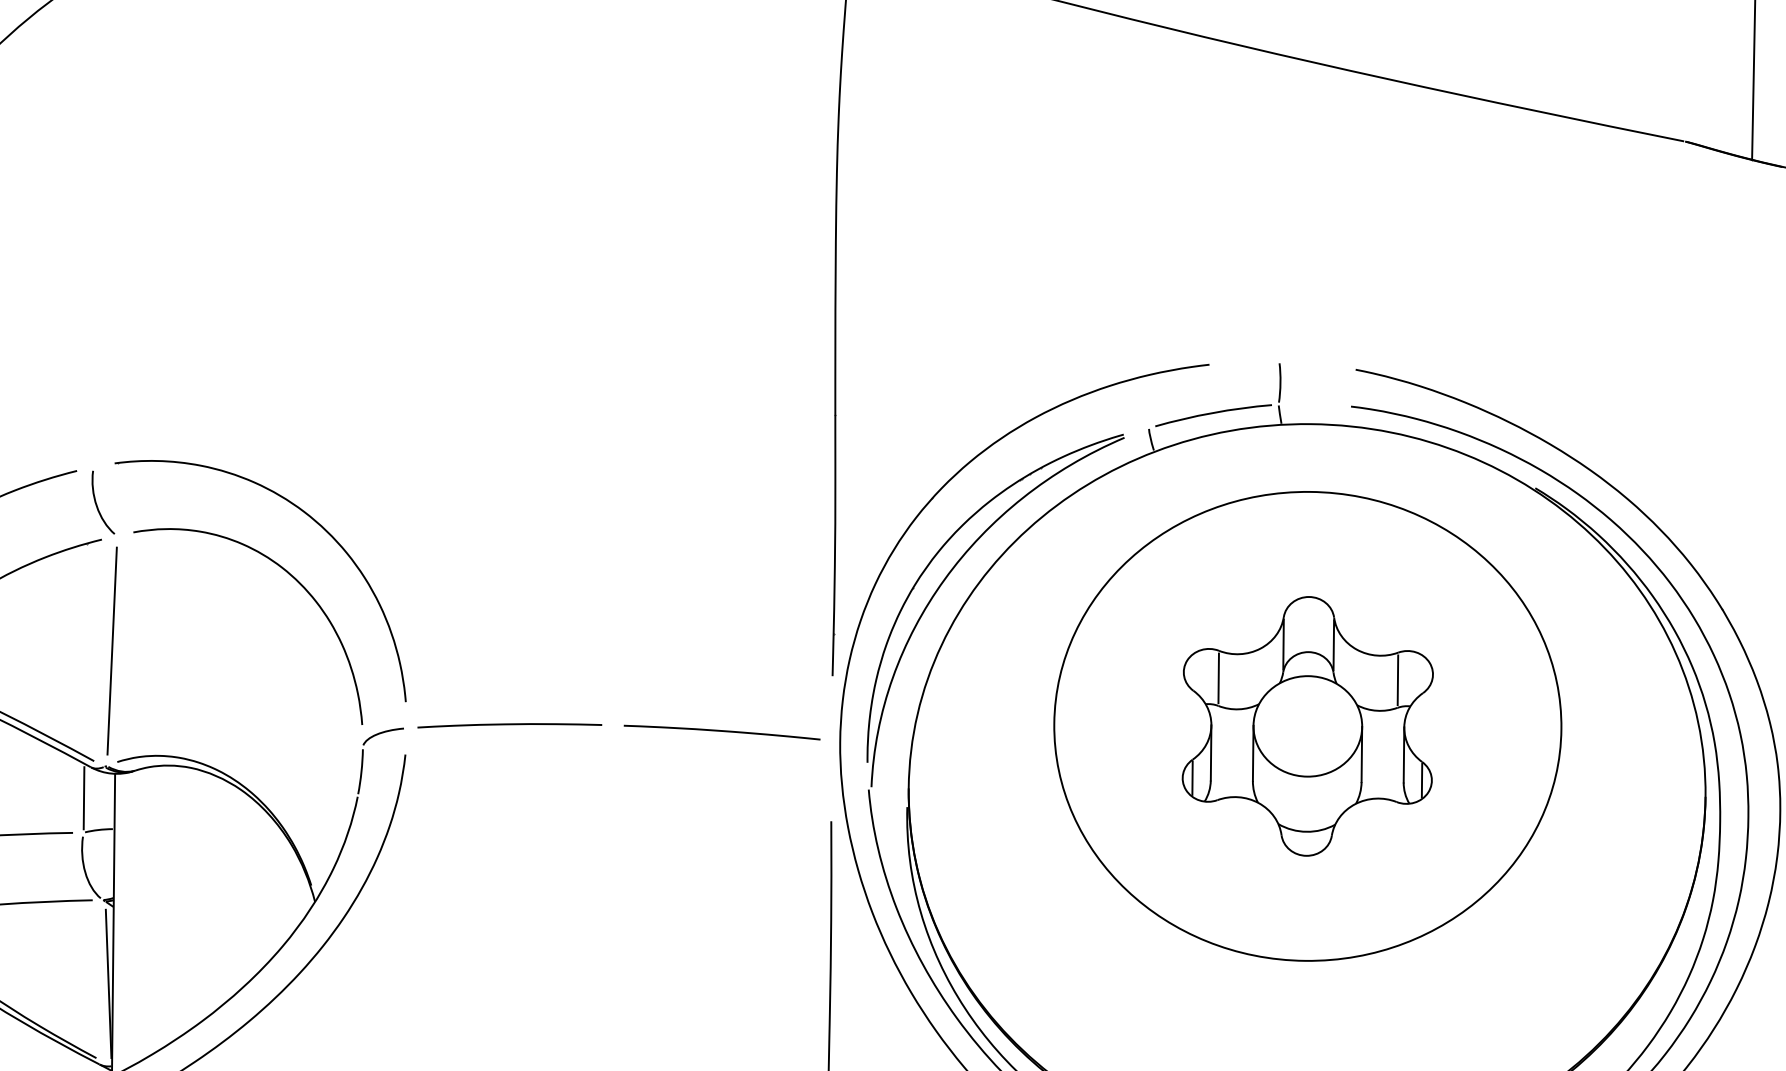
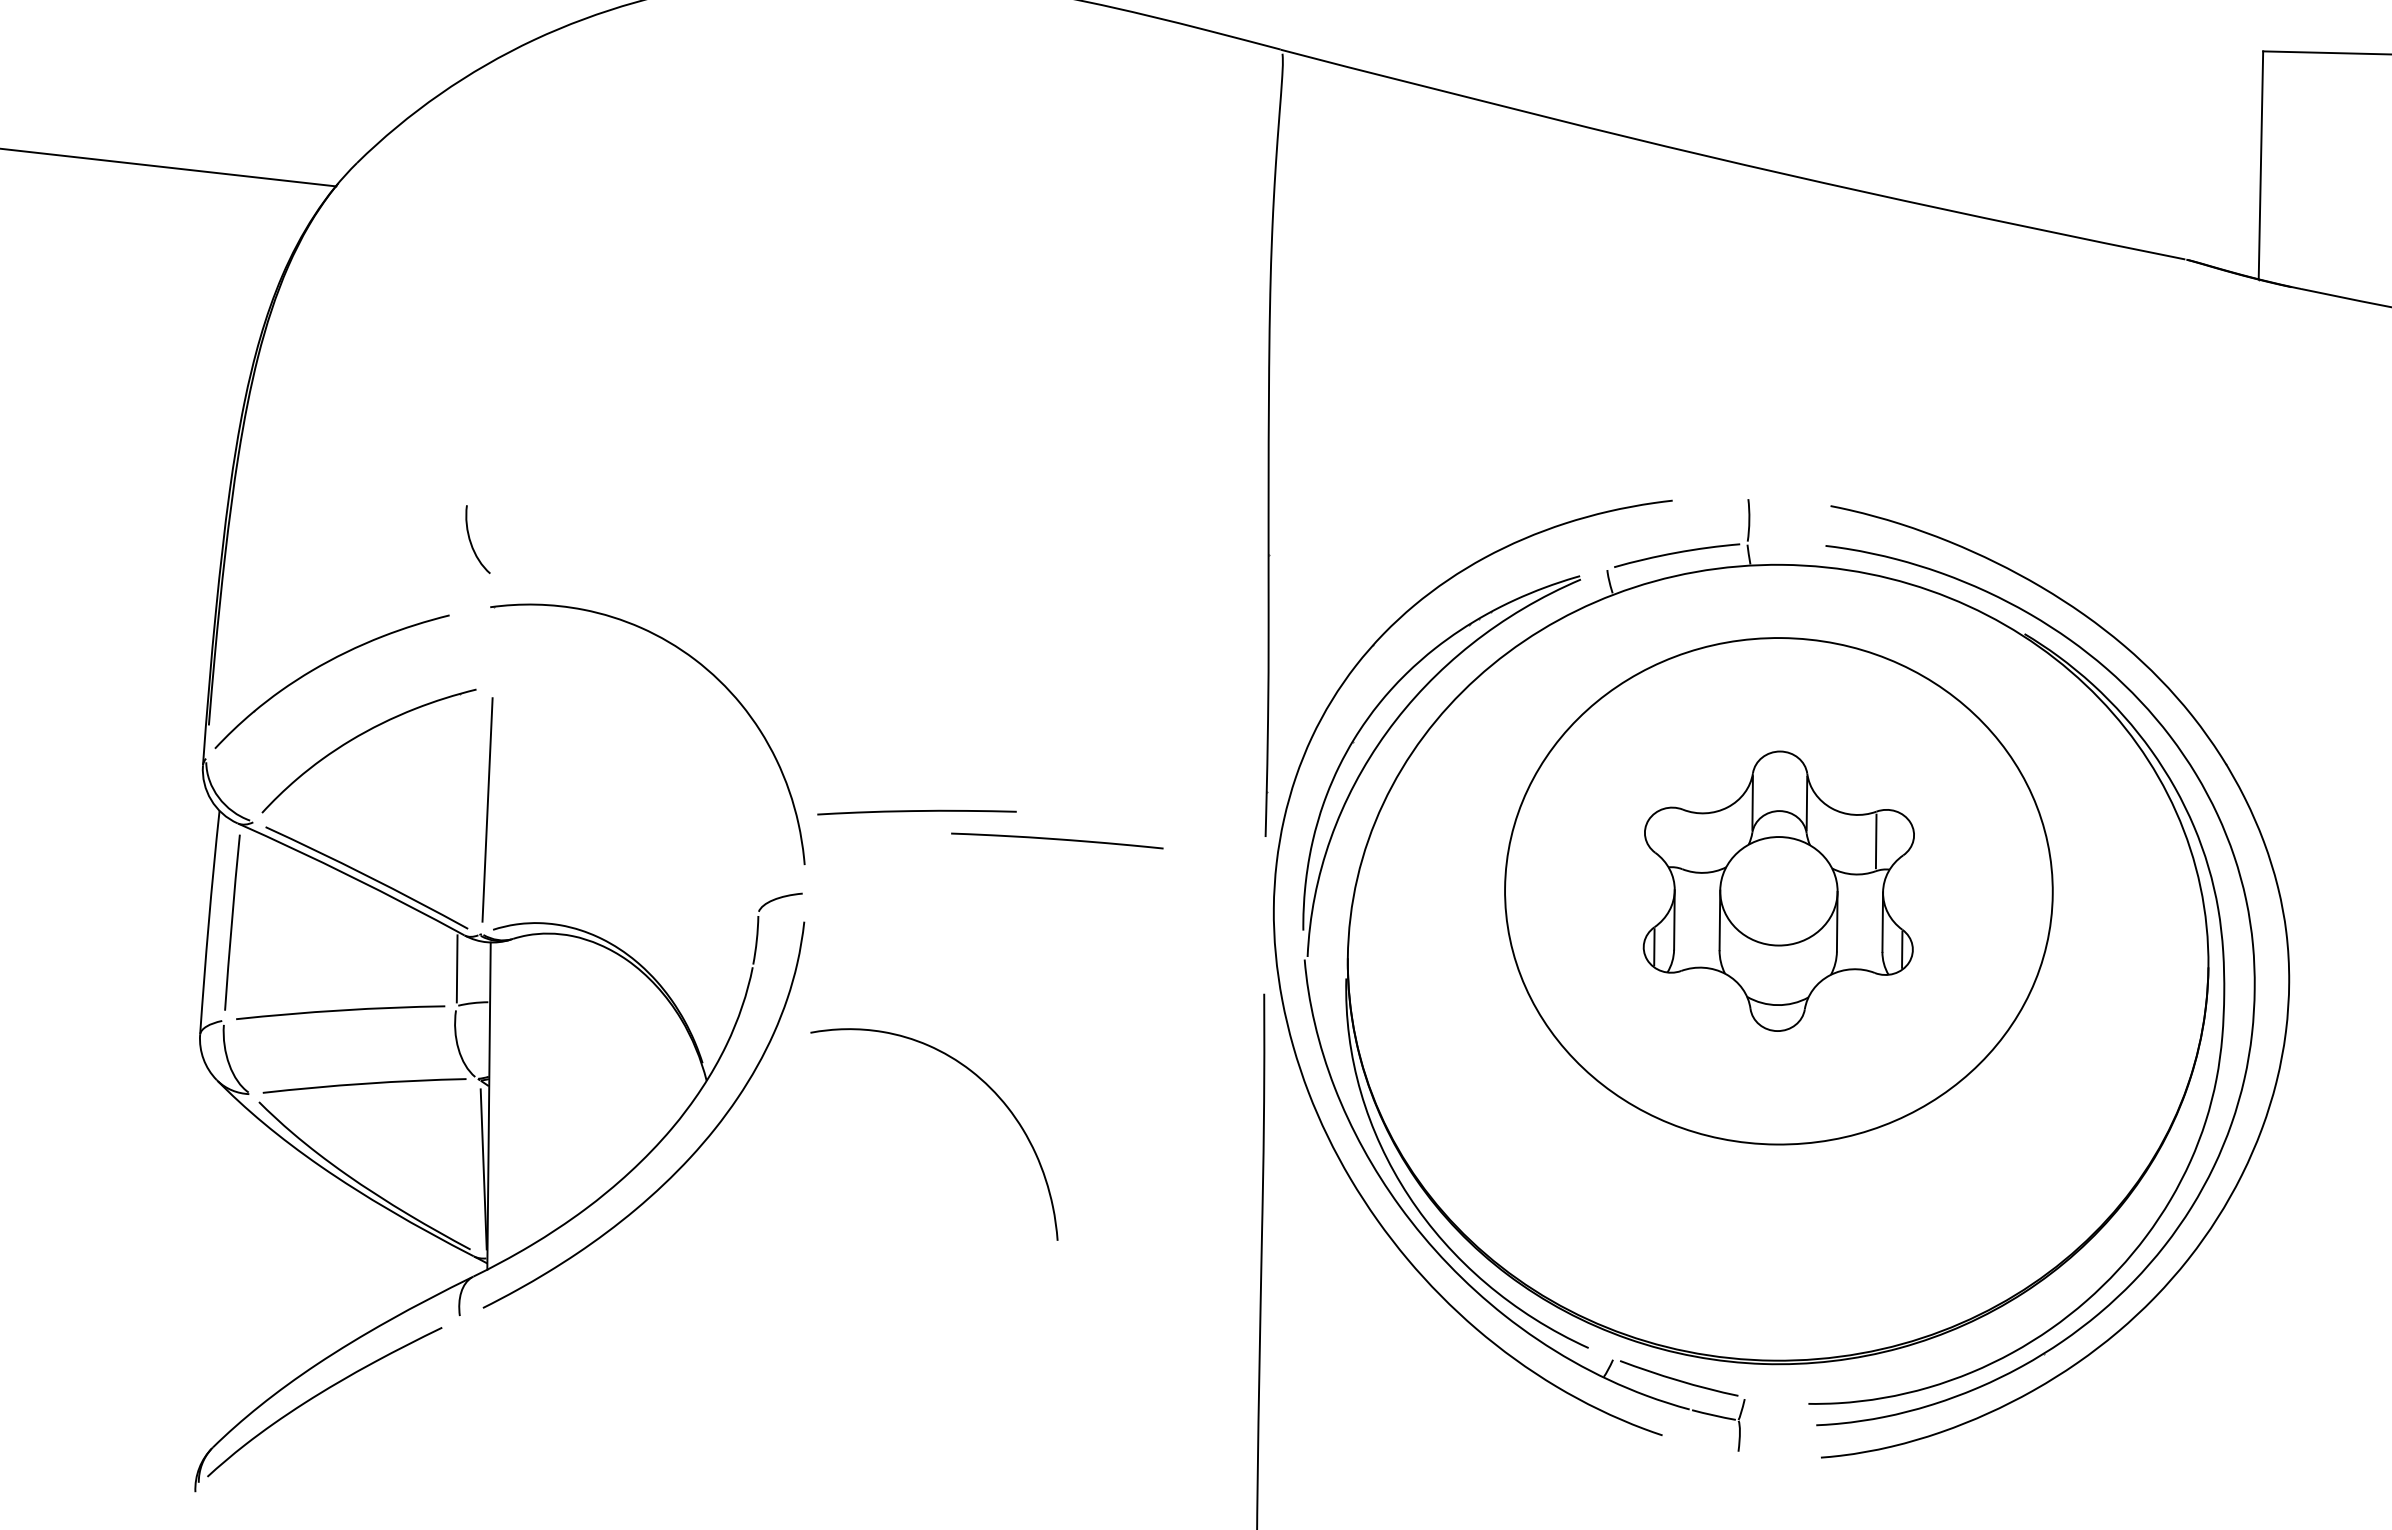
curve: (97, 504) -> (471, 541), moved
curve: (289, 575) -> (979, 1079), moved
line: (1218, 678) -> (1682, 839), removed
curve: (509, 724) -> (916, 811), moved
curve: (722, 732) -> (1057, 840), moved

